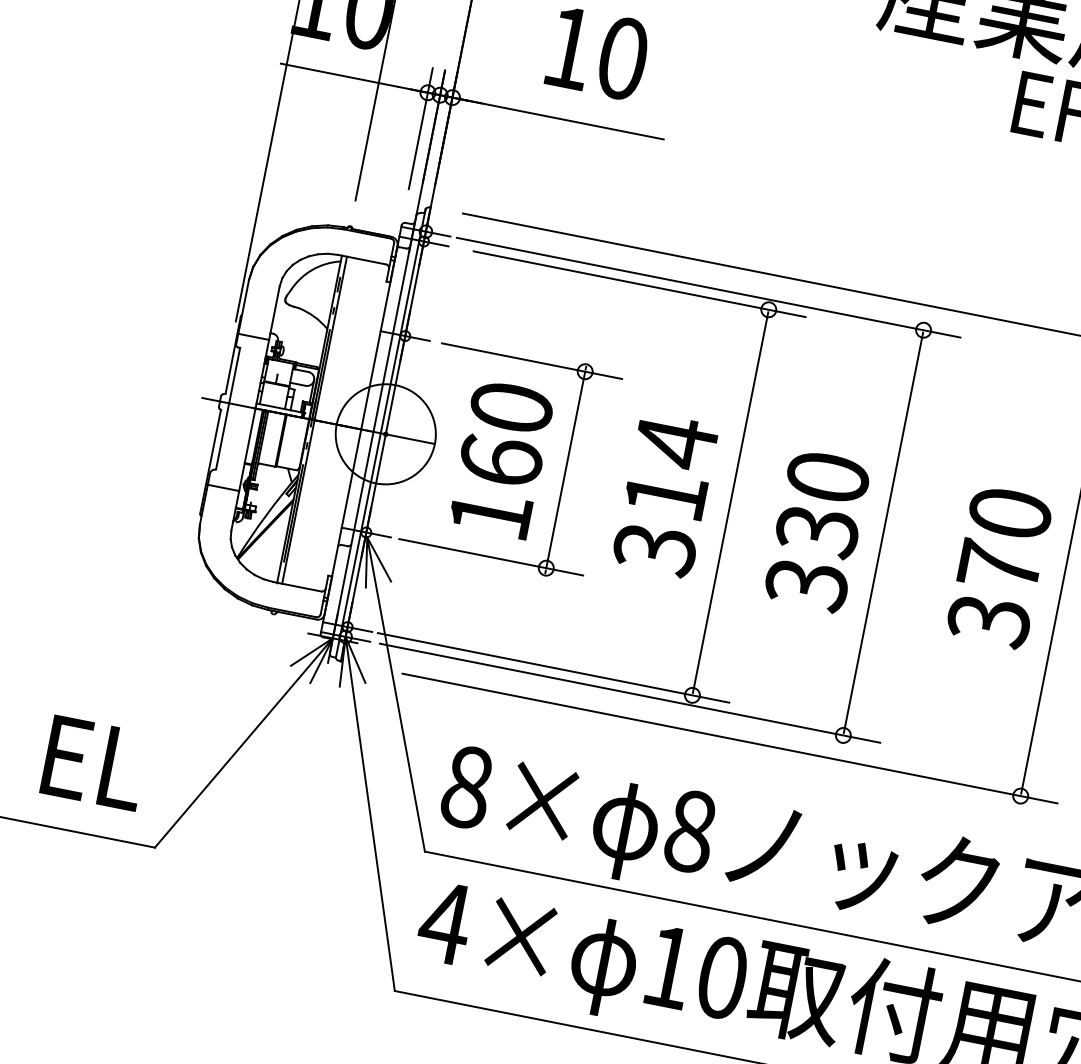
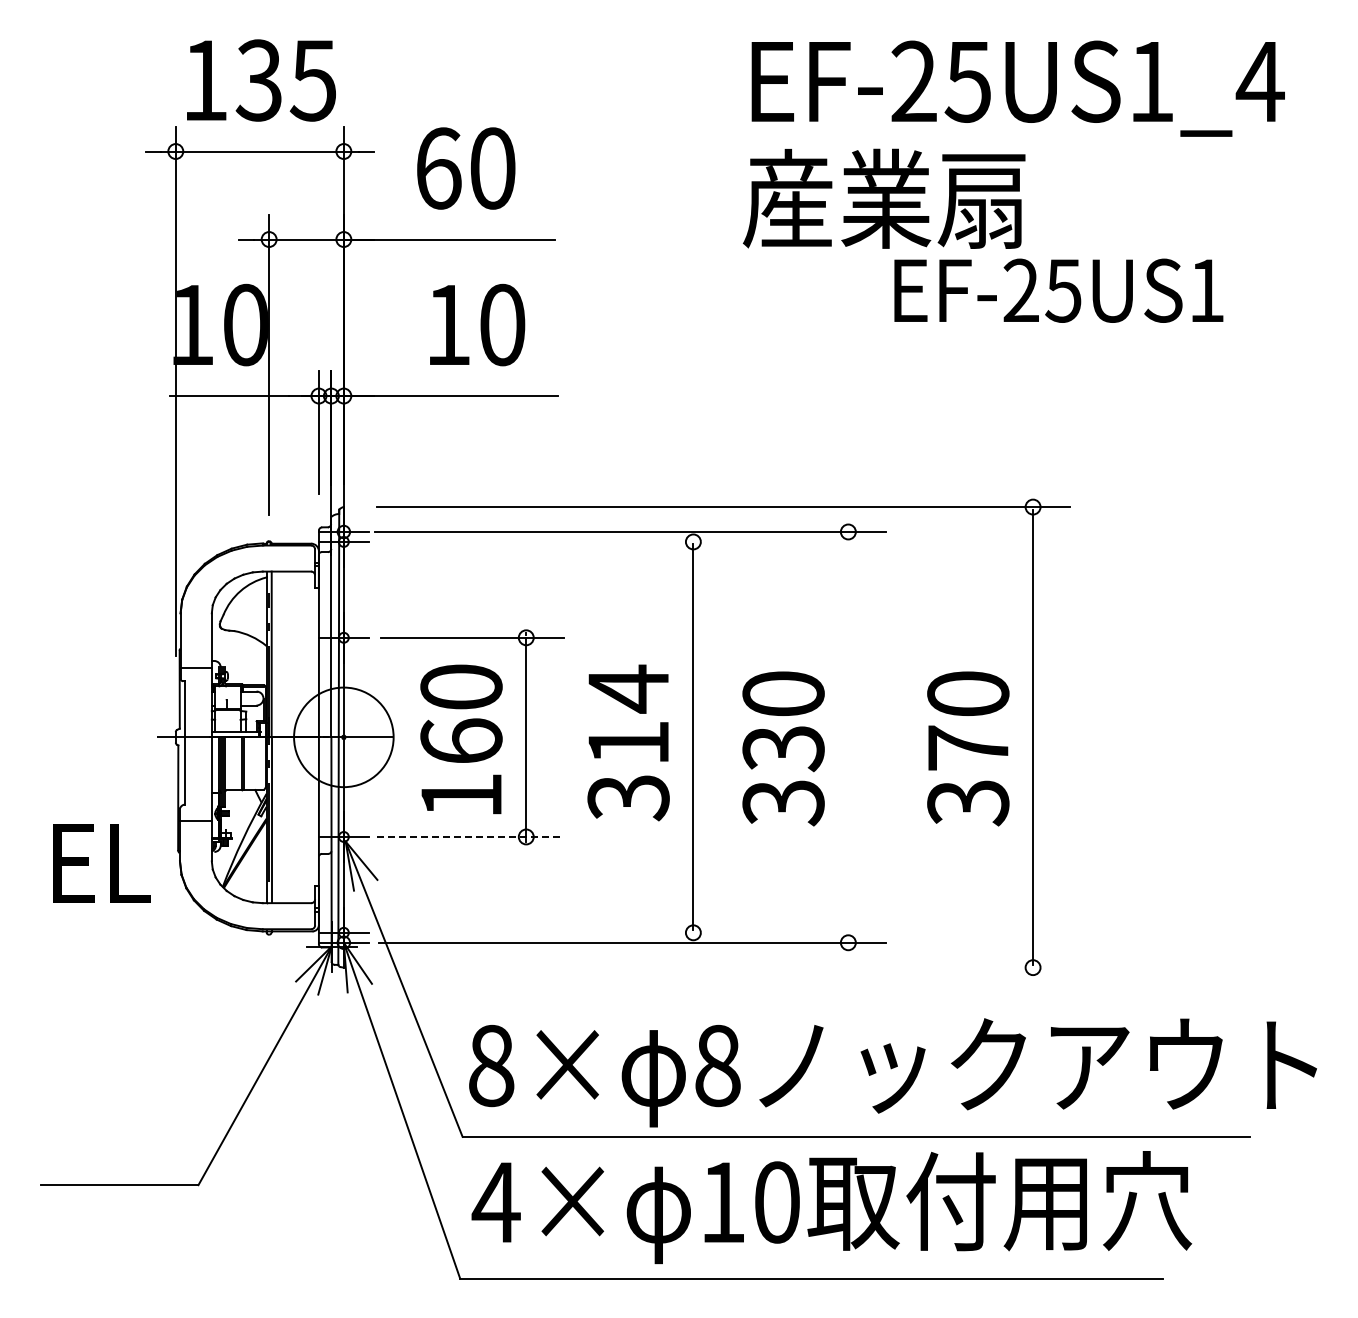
line: (639, 283) -> (562, 541), removed
line: (883, 533) -> (848, 737), removed
line: (491, 556) -> (470, 836), solid -> dashed
line: (553, 667) -> (552, 932), removed
line: (730, 738) -> (738, 967), removed
text: (94, 763) -> (101, 863), moved

